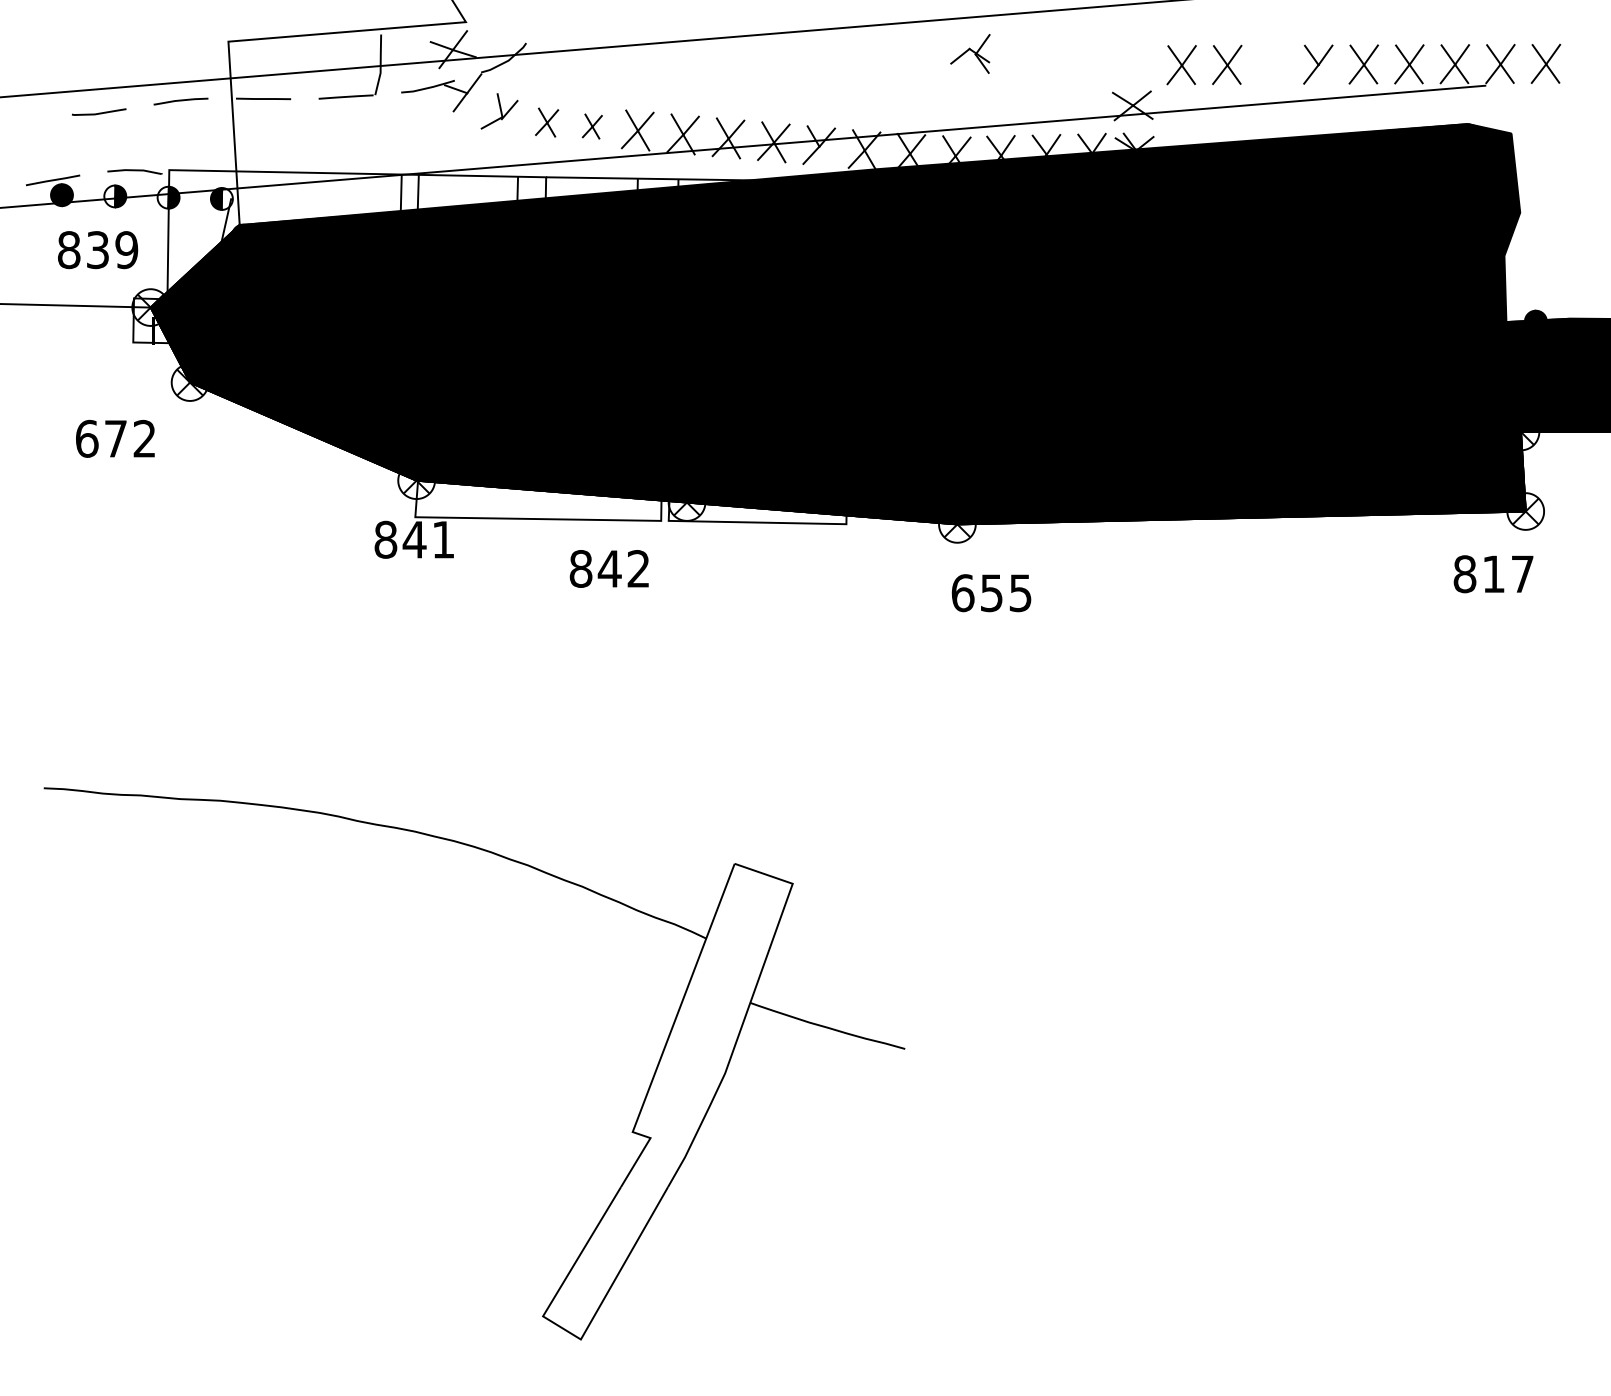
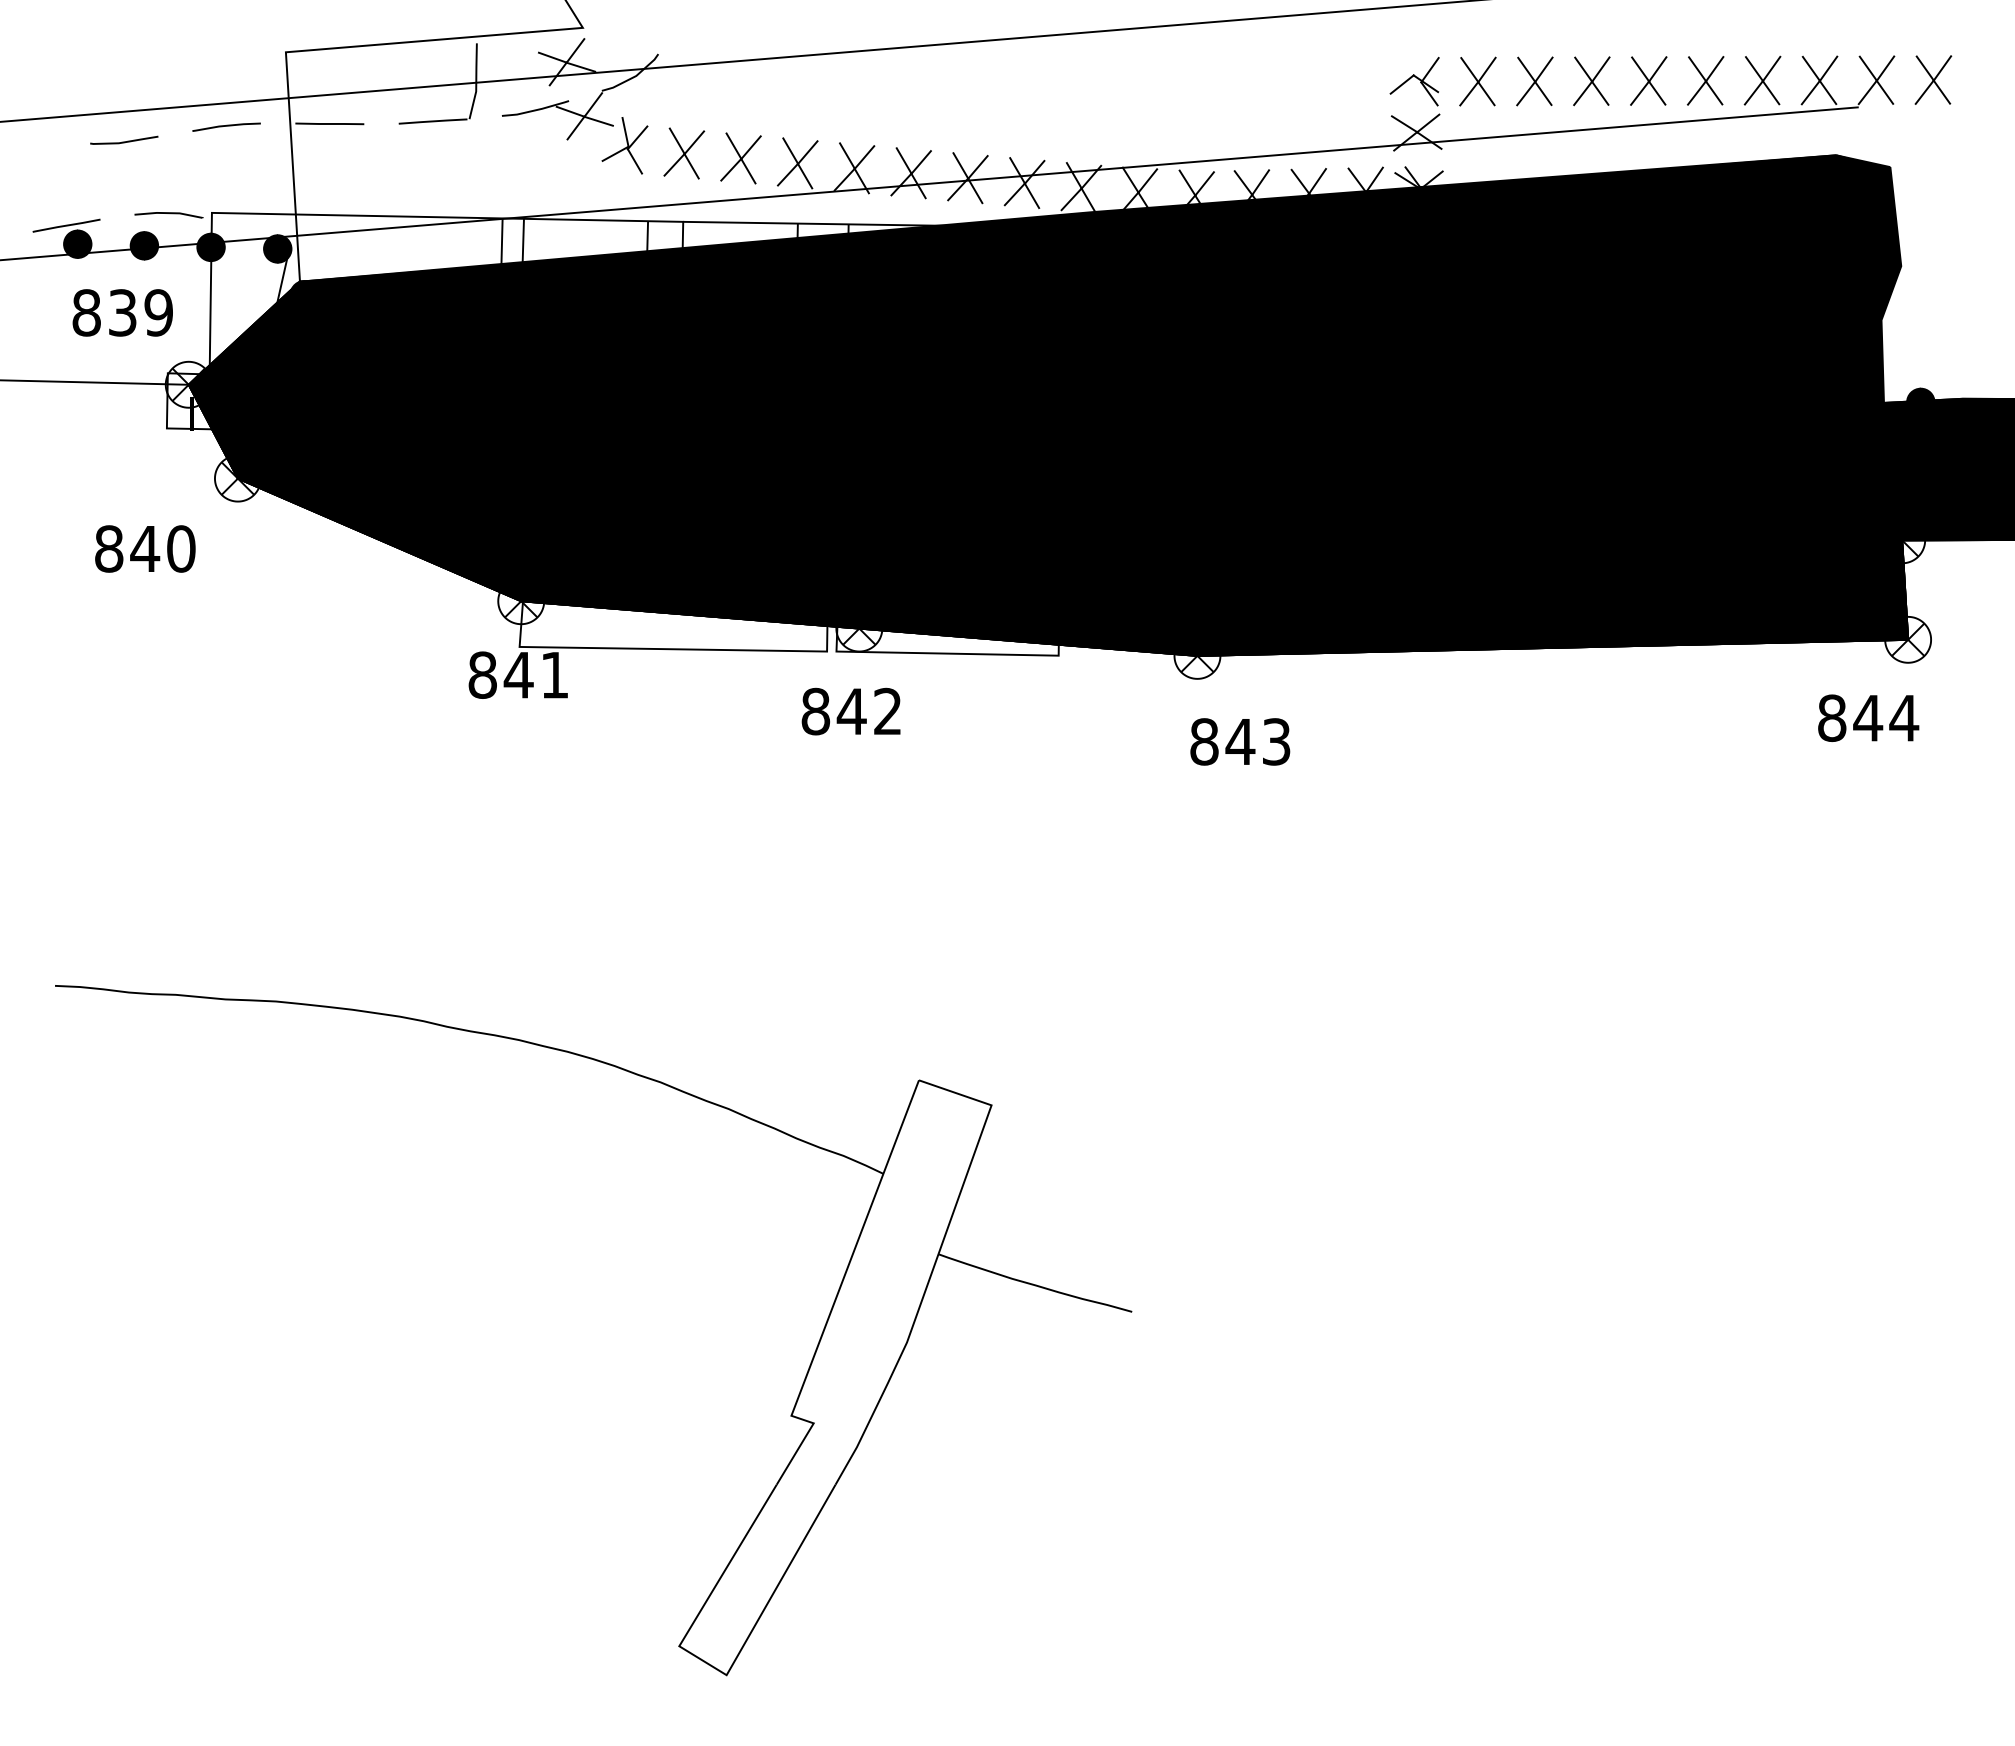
part: (970, 53) -> (1414, 81), moved
part: (1272, 65) -> (1591, 81), added
line: (1325, 73) -> (1657, 92), added
line: (478, 96) -> (598, 120), added
part: (547, 122) -> (684, 153), size x1.43
part: (591, 126) -> (740, 158), size x1.67
line: (507, 129) -> (634, 161), added
line: (824, 156) -> (1031, 195), added
fill: (109, 196) -> (137, 245), added
fill: (163, 197) -> (204, 247), added
fill: (227, 198) -> (284, 248), added
text: (116, 438) -> (145, 548), 672 -> 840
text: (608, 568) -> (850, 711), moved
text: (1508, 574) -> (1886, 718), 817 -> 844
text: (991, 592) -> (1240, 741), 655 -> 843

